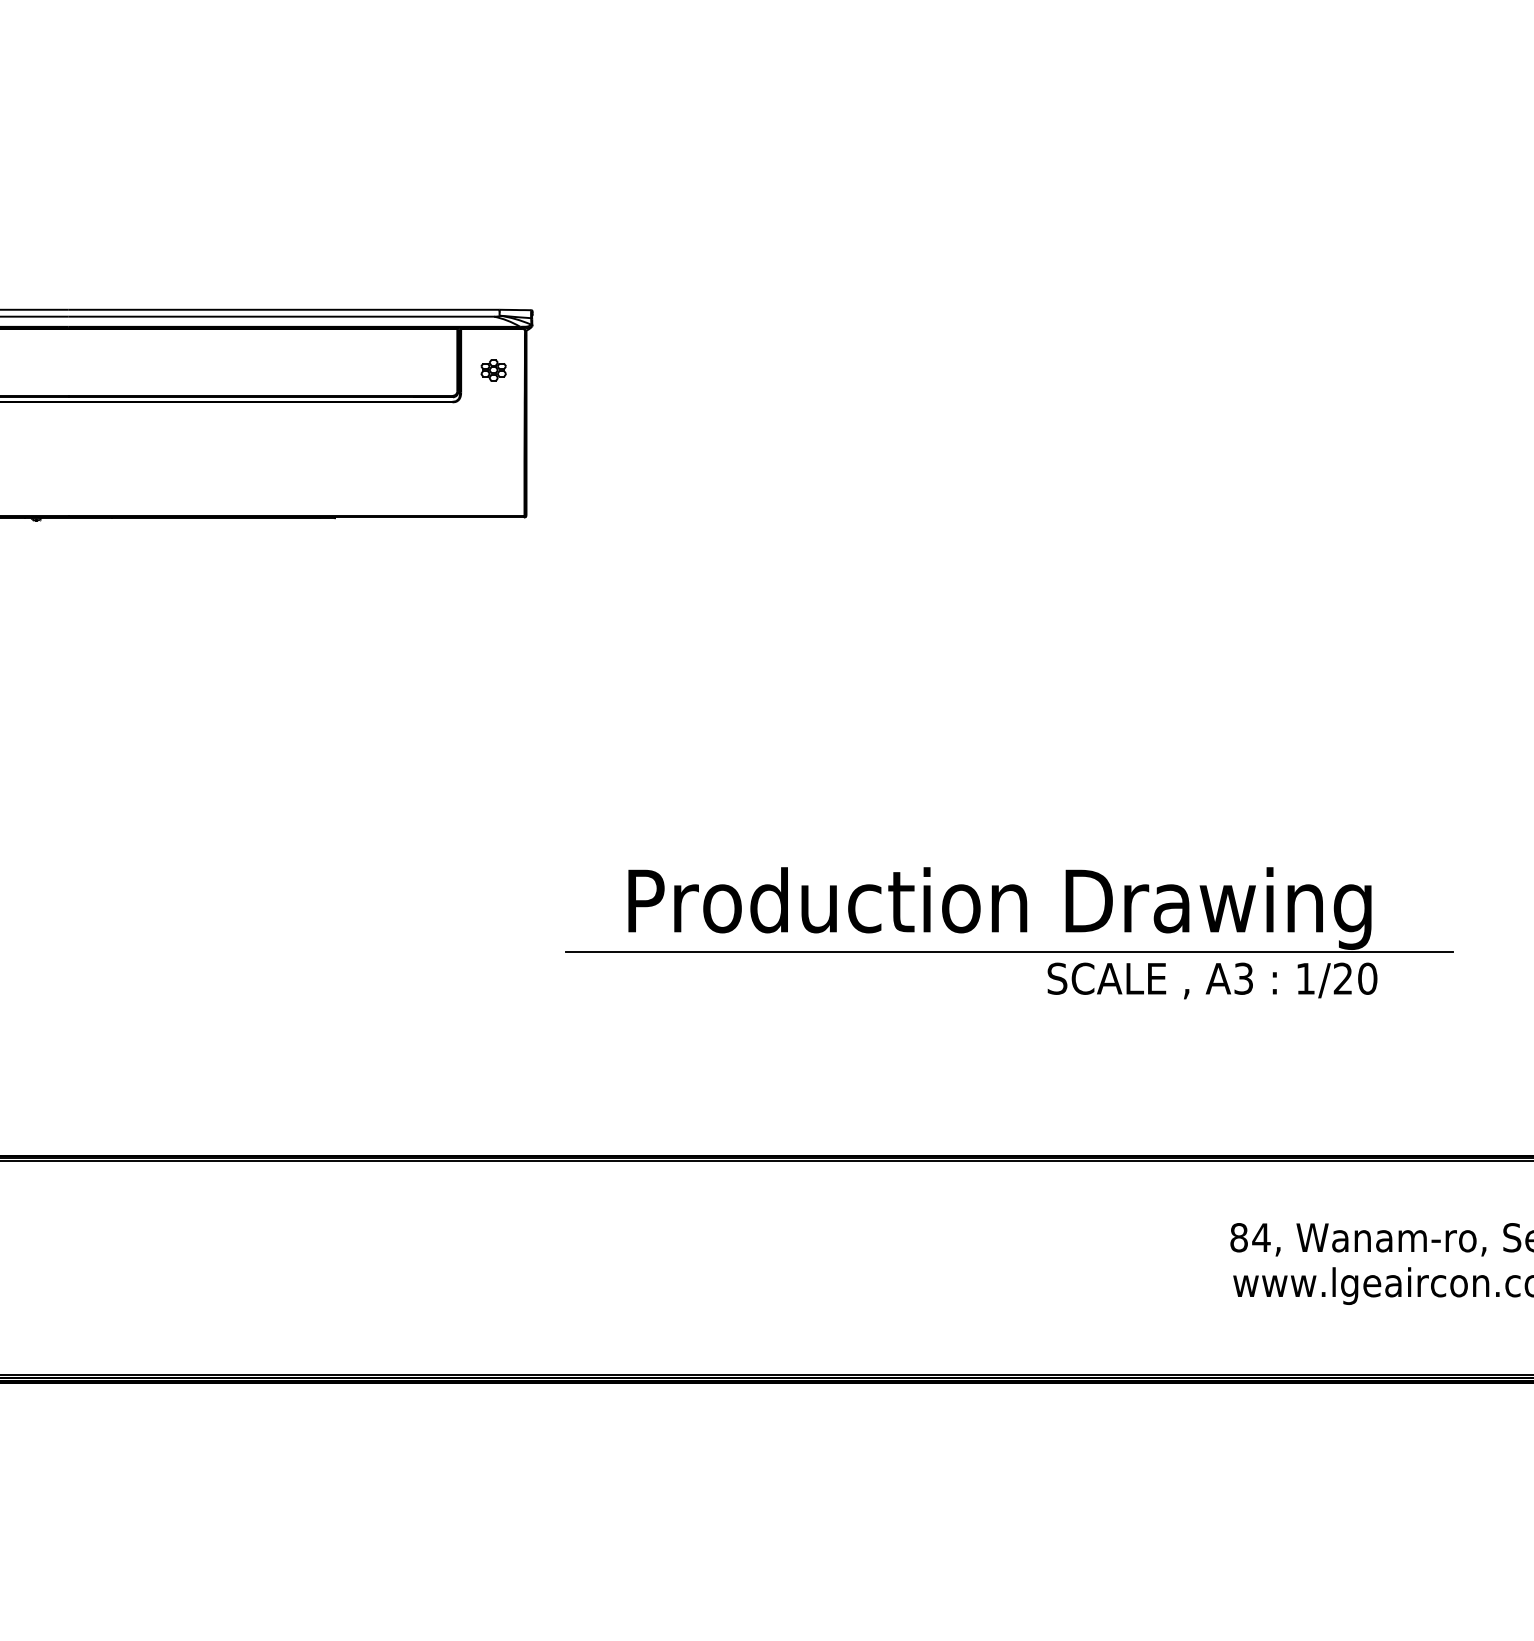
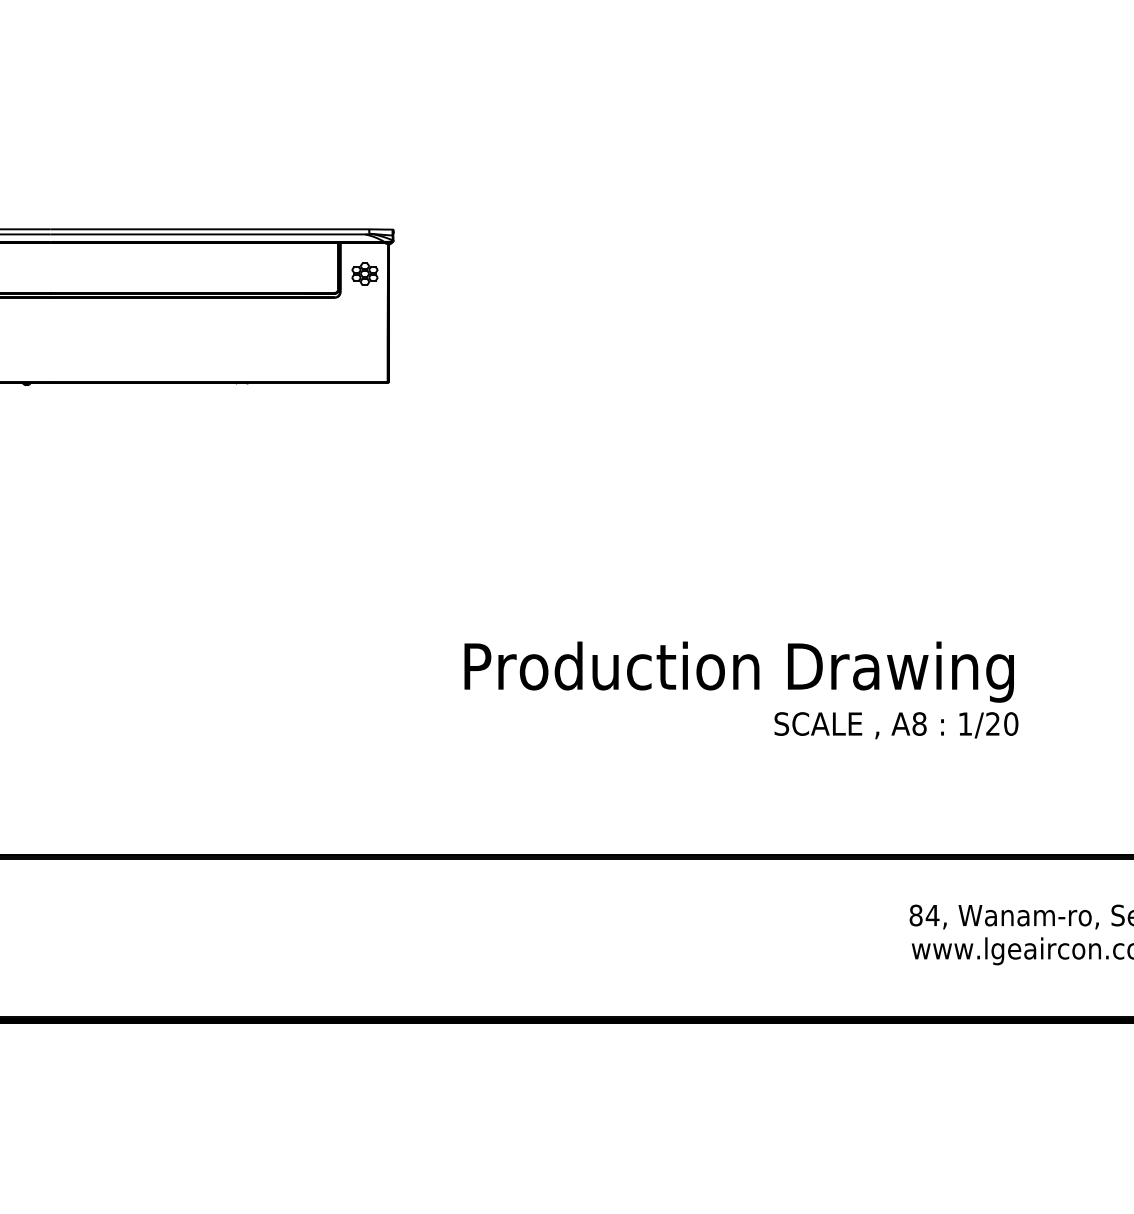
part: (493, 370) -> (364, 274), size x1.4
line: (1009, 951) -> (746, 703), removed
text: (1243, 978) -> (919, 723), A3 -> A8

